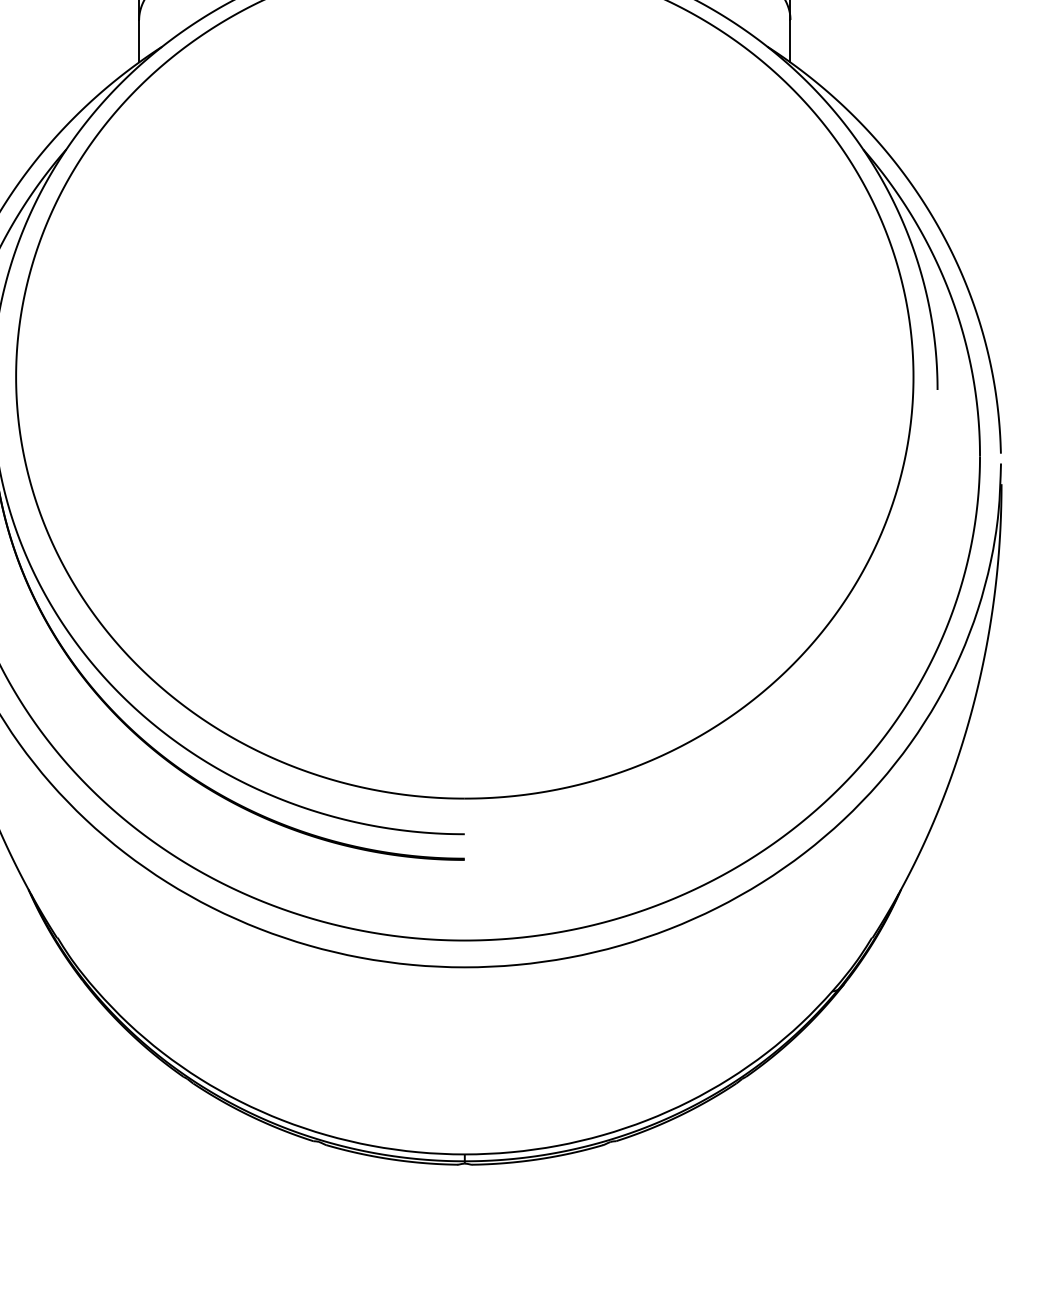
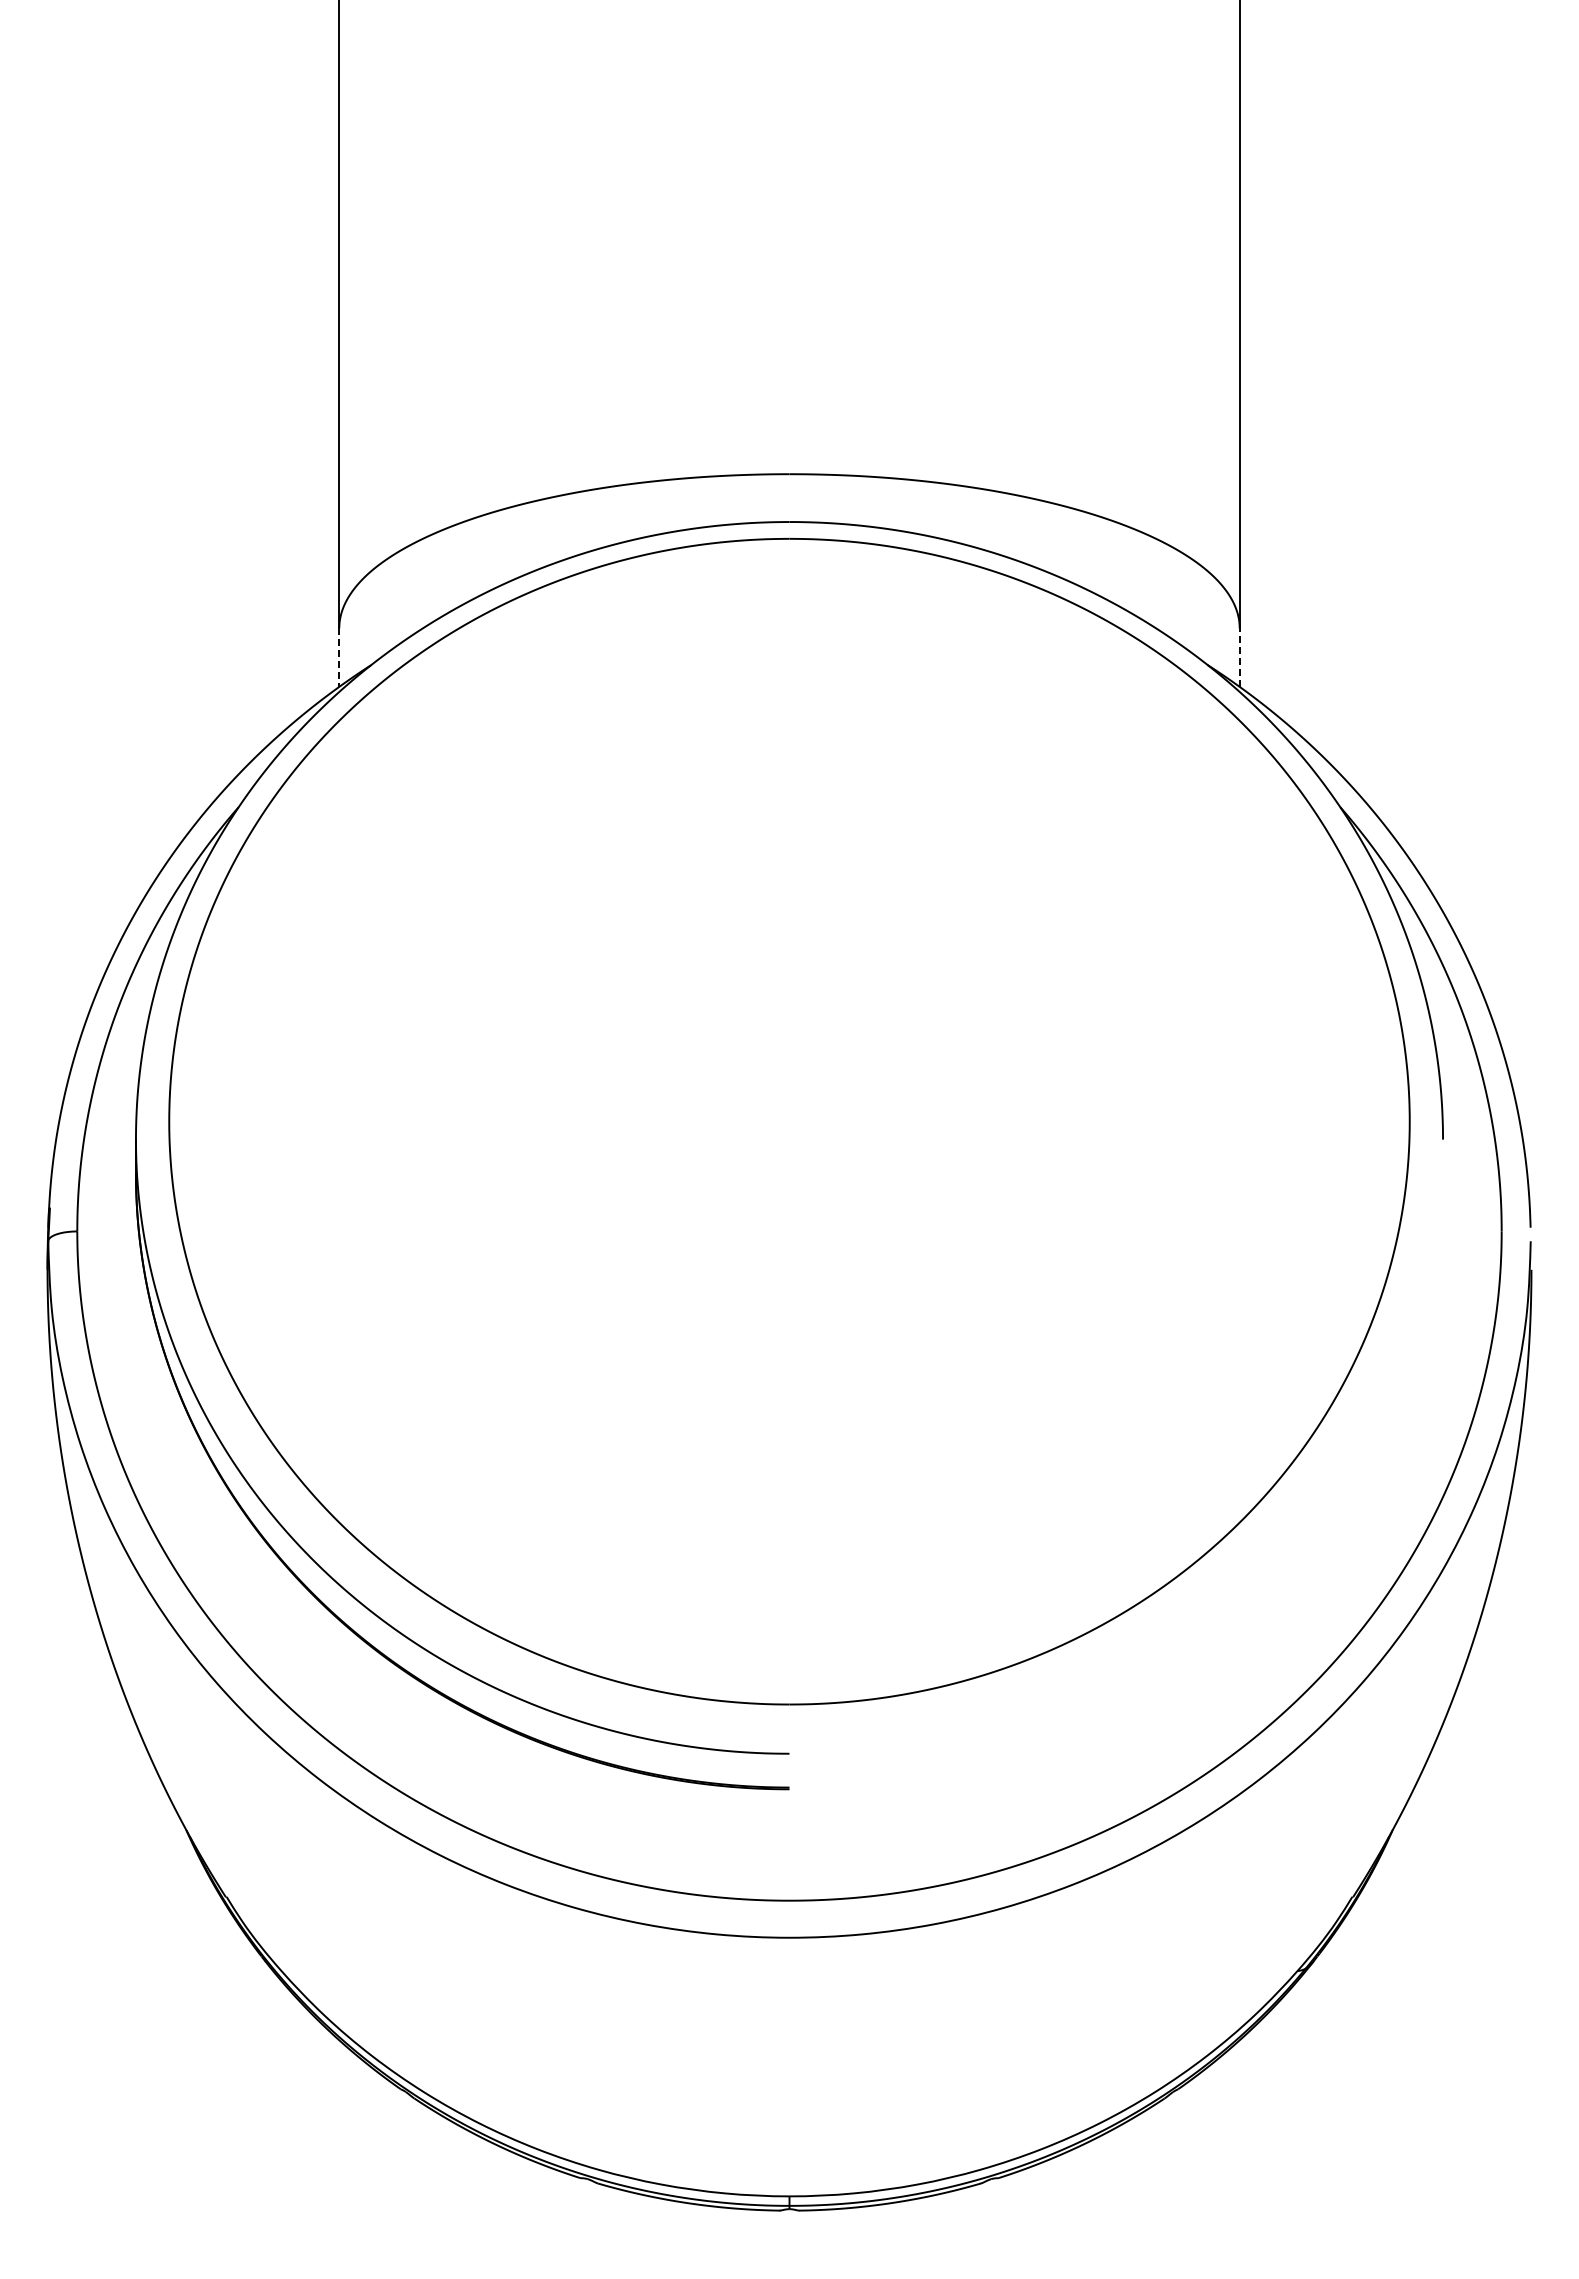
line: (139, 41) -> (339, 658), solid -> dashed
line: (790, 41) -> (1239, 657), solid -> dashed

